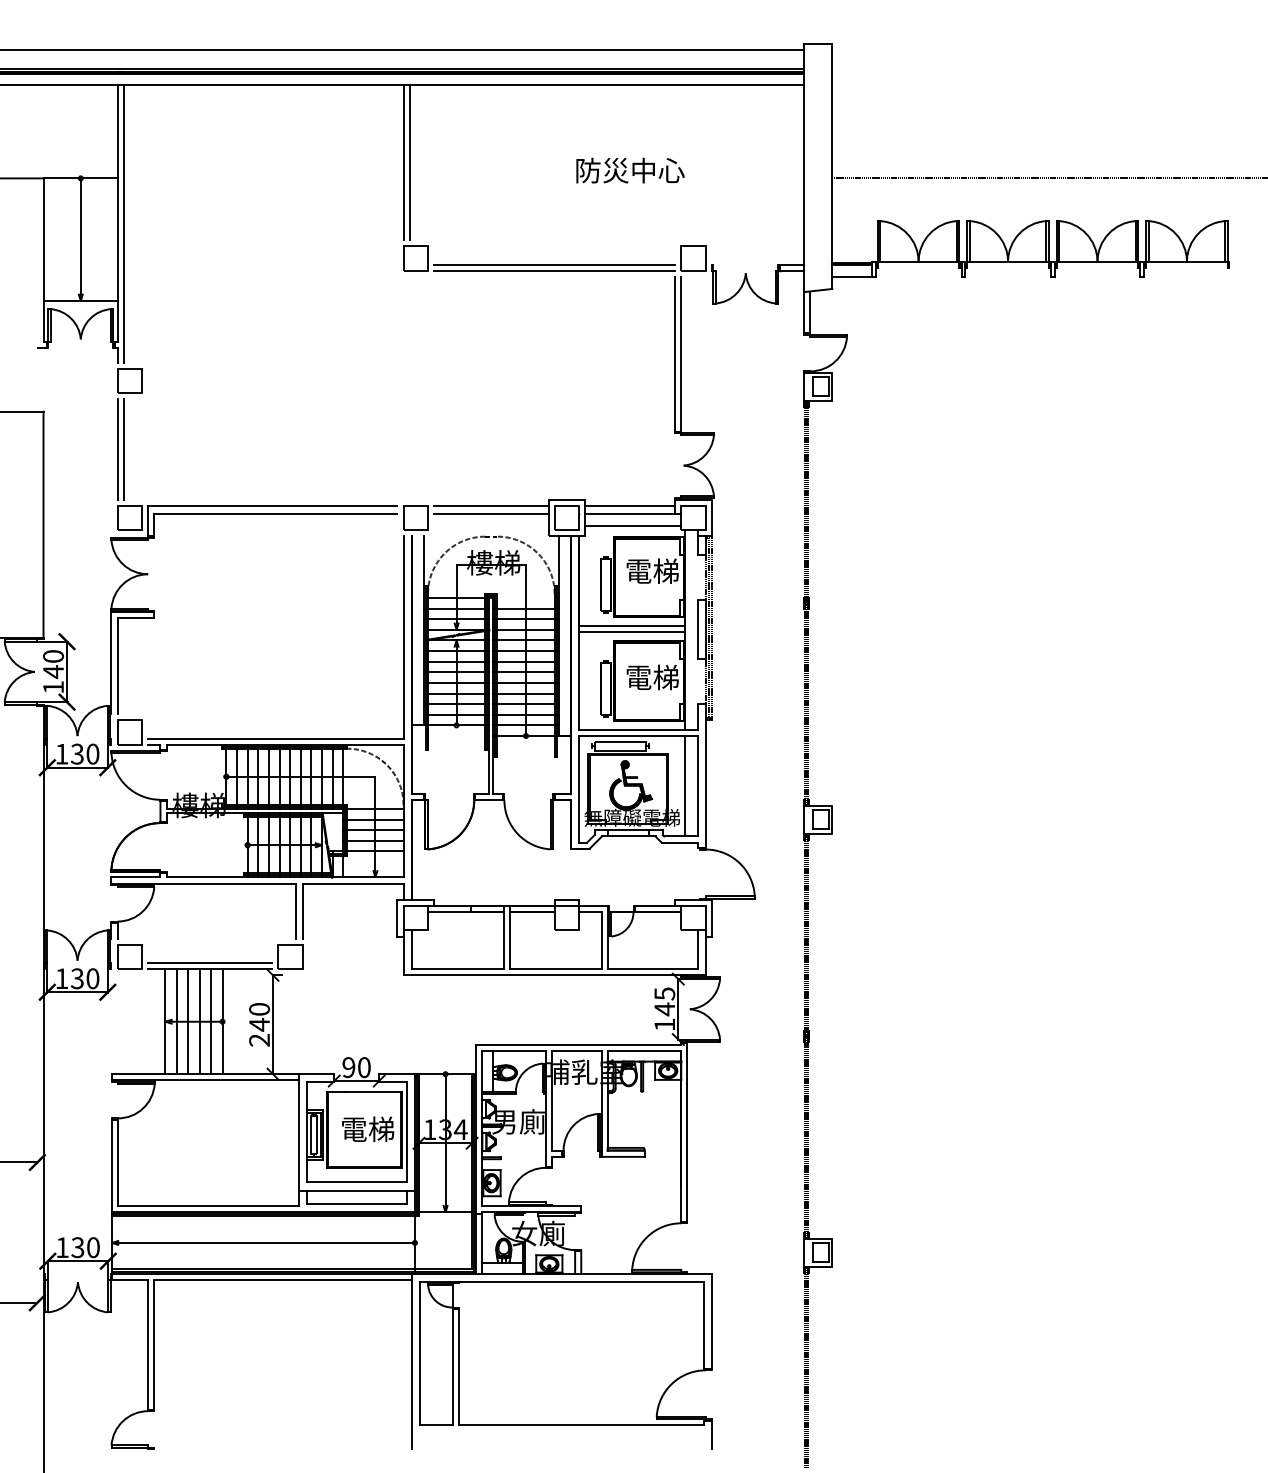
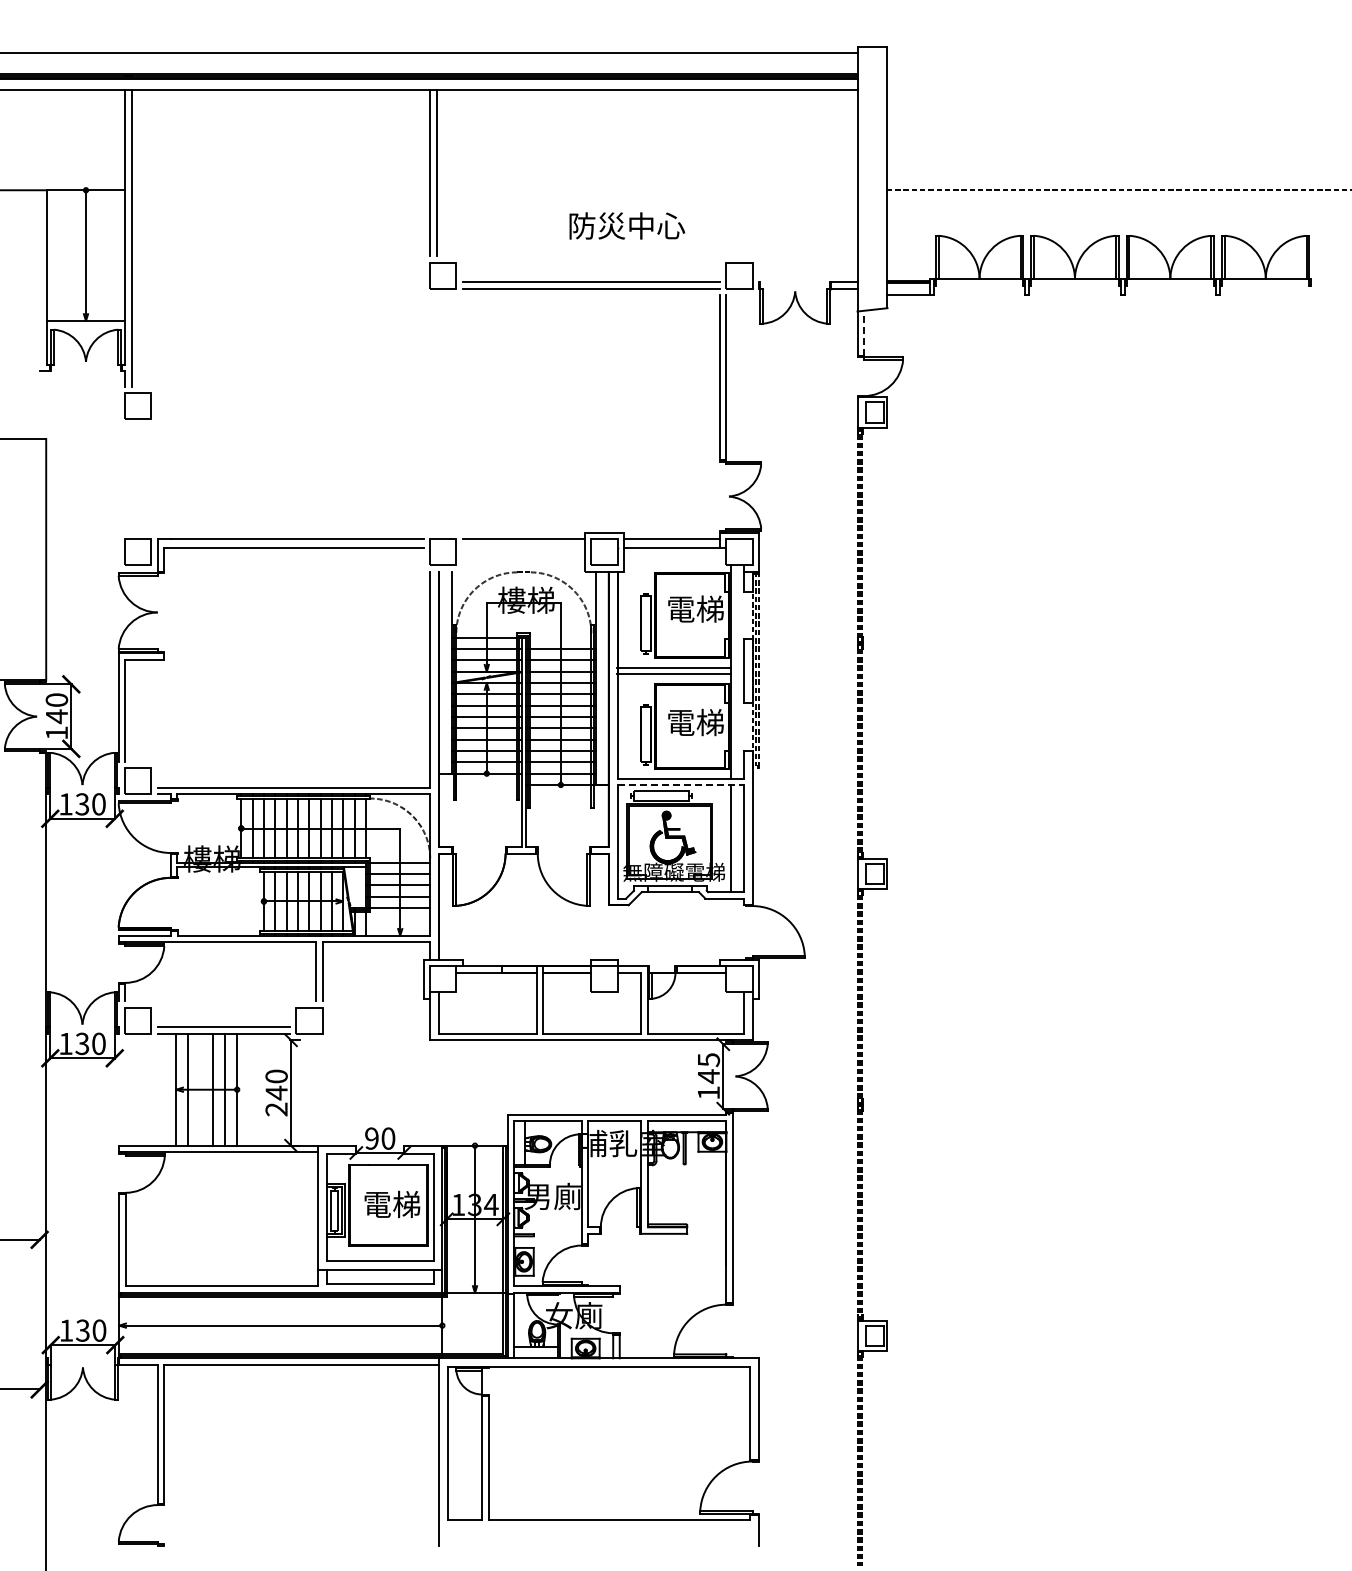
text: (630, 170) -> (627, 225), moved
line: (810, 312) -> (864, 333), solid -> dashed
line: (117, 448) -> (125, 478), removed
line: (123, 448) -> (131, 478), removed
line: (491, 513) -> (523, 547), removed
line: (633, 526) -> (675, 561), removed
line: (639, 736) -> (681, 785), solid -> dashed
line: (188, 1021) -> (200, 1089), removed

